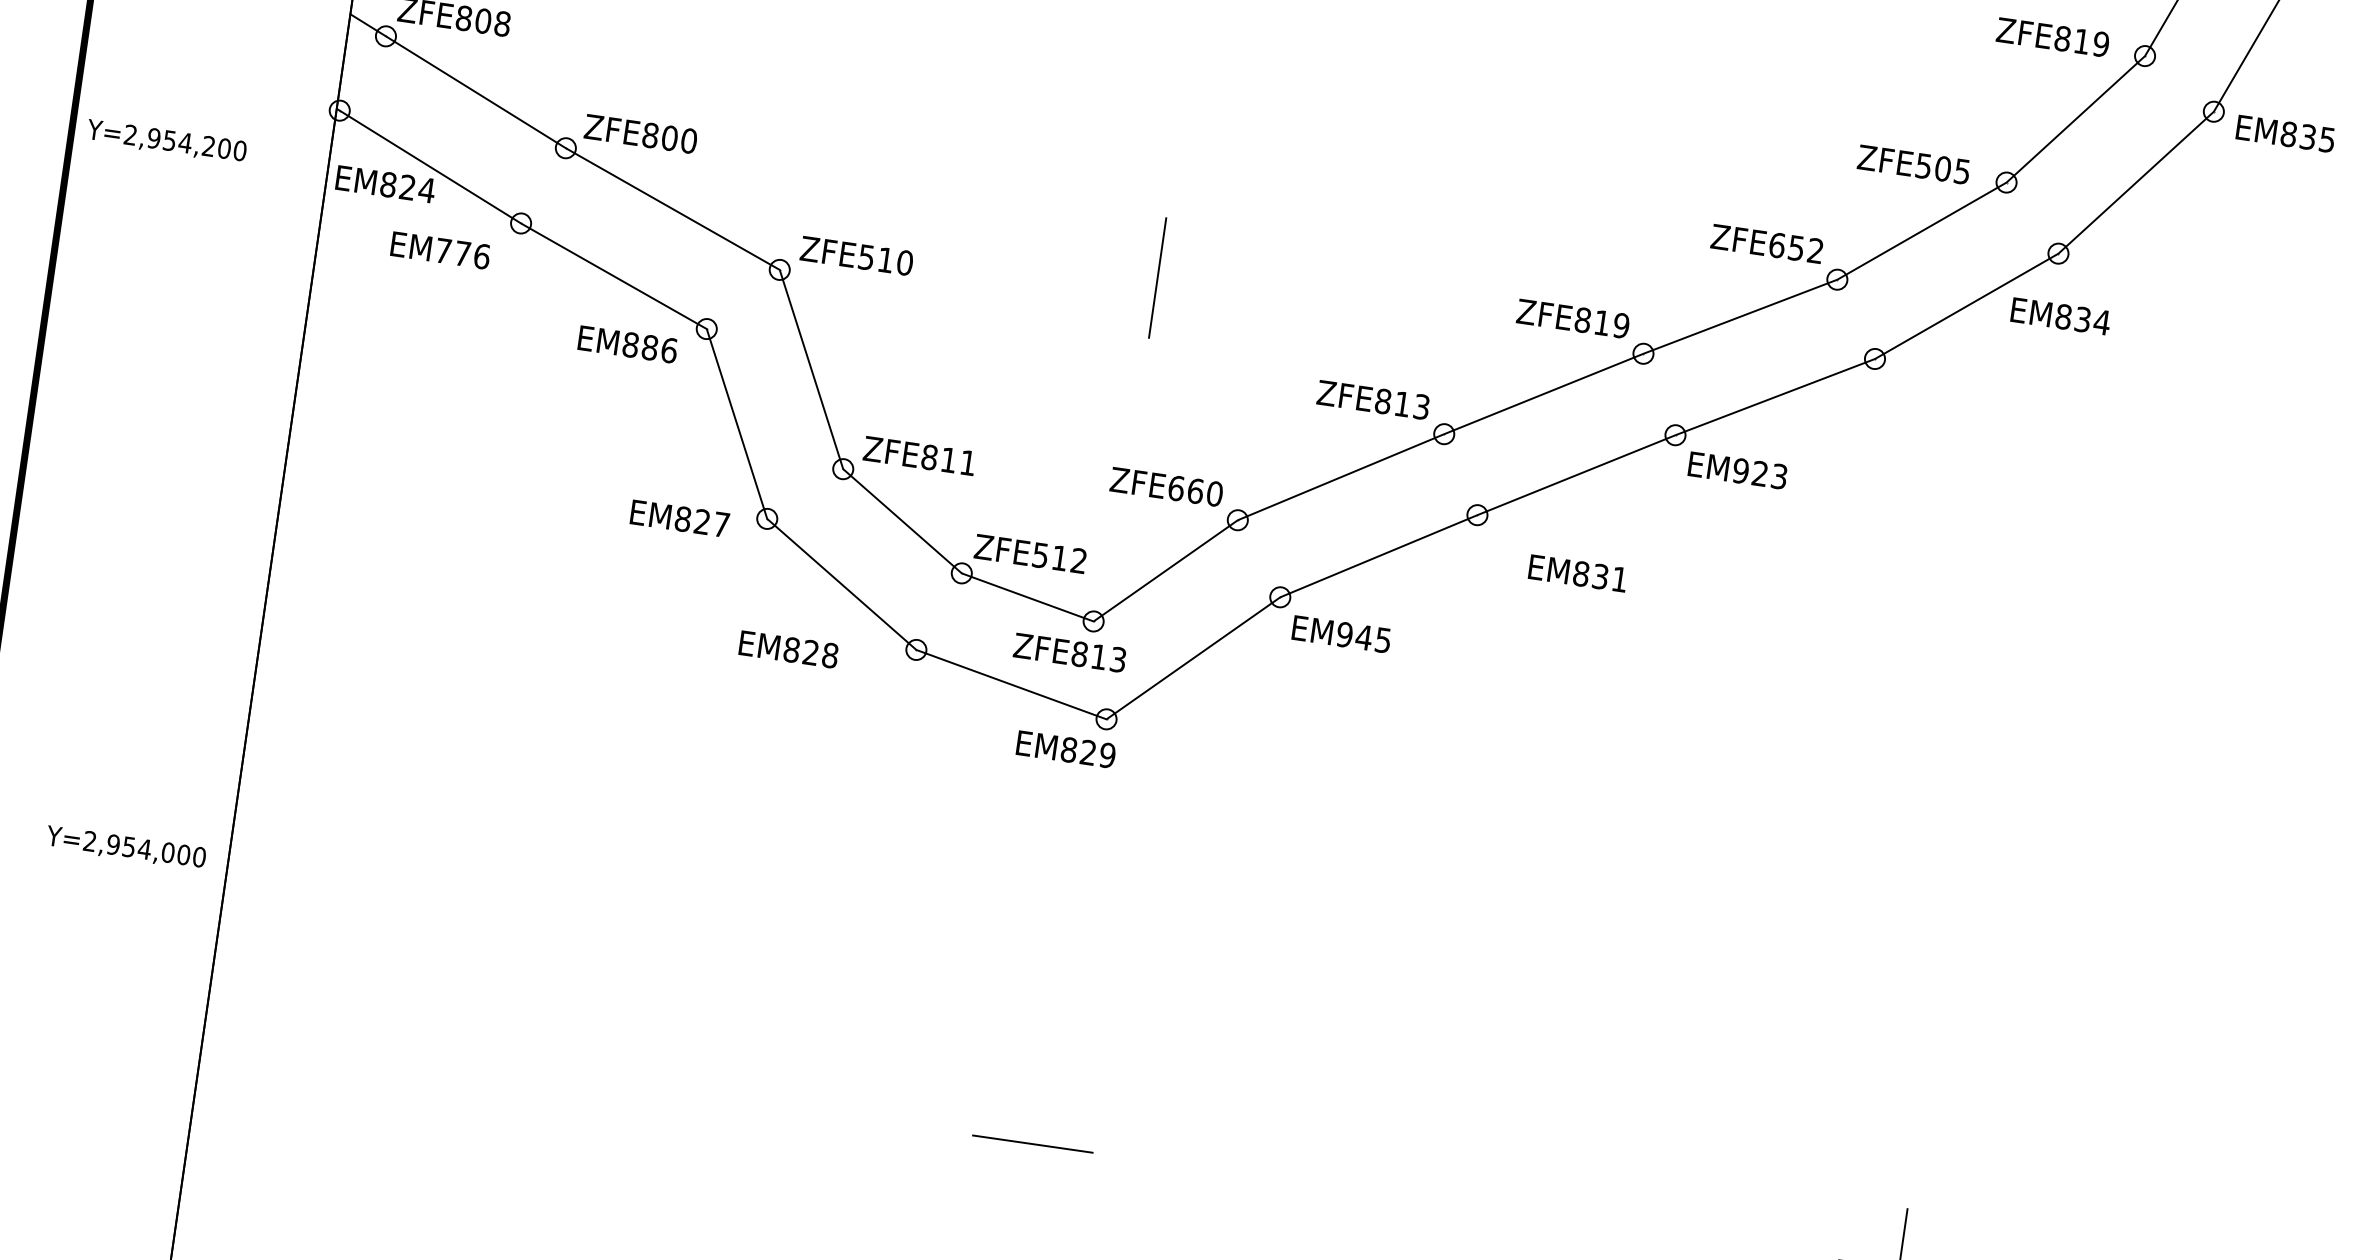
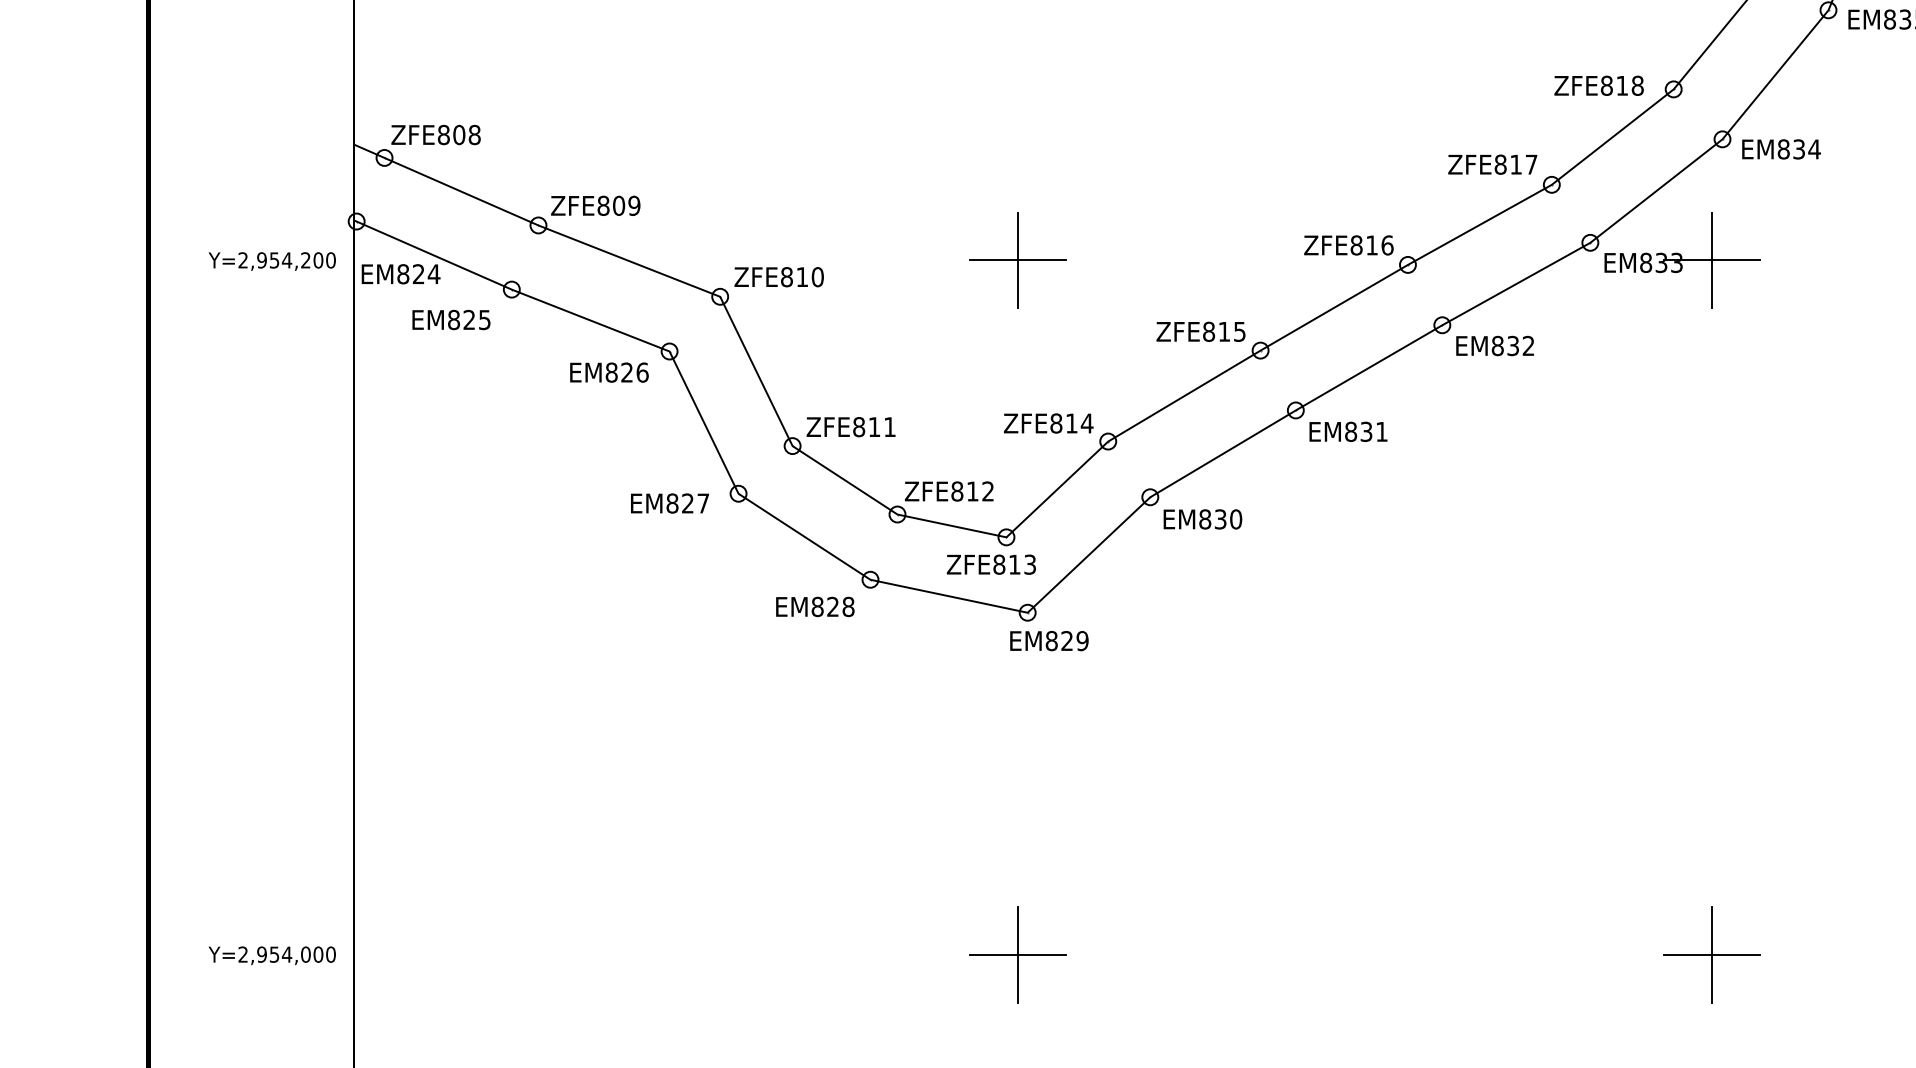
text: (689, 140) -> (634, 205), ZFE800 -> ZFE809
text: (165, 141) -> (271, 261), moved
text: (1943, 168) -> (1622, 85), ZFE505 -> ZFE818
text: (1795, 247) -> (1515, 164), ZFE652 -> ZFE817
text: (462, 253) -> (469, 319), EM776 -> EM825
text: (865, 257) -> (786, 277), ZFE510 -> ZFE810
line: (1157, 278) -> (1017, 260), added
text: (2060, 316) -> (1781, 149), moved
text: (1621, 325) -> (1387, 245), ZFE819 -> ZFE816
text: (650, 347) -> (627, 372), EM886 -> EM826
part: (1986, 397) -> (1682, 260), added
text: (1421, 406) -> (1239, 331), ZFE813 -> ZFE815
text: (1759, 474) -> (1512, 346), EM923 -> EM832
text: (1195, 491) -> (1071, 423), ZFE660 -> ZFE814
text: (1040, 555) -> (957, 491), ZFE512 -> ZFE812
text: (1578, 573) -> (1348, 431), moved
text: (1363, 637) -> (1220, 519), EM945 -> EM830
text: (789, 649) -> (815, 606), moved
text: (1066, 750) -> (1049, 641), moved
text: (125, 847) -> (271, 955), moved
line: (1032, 1143) -> (1017, 954), added

